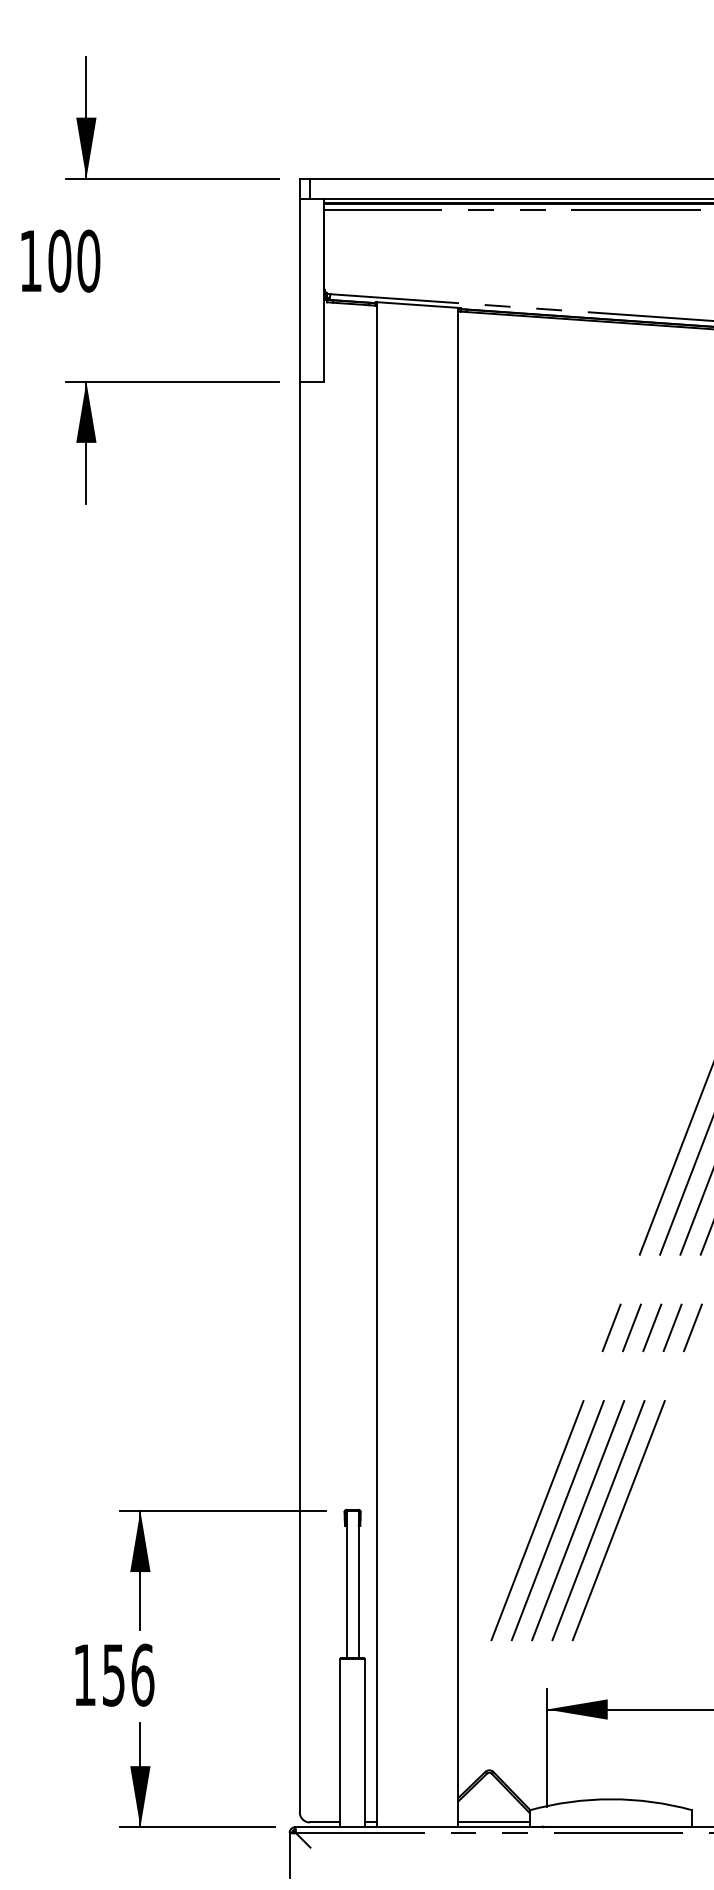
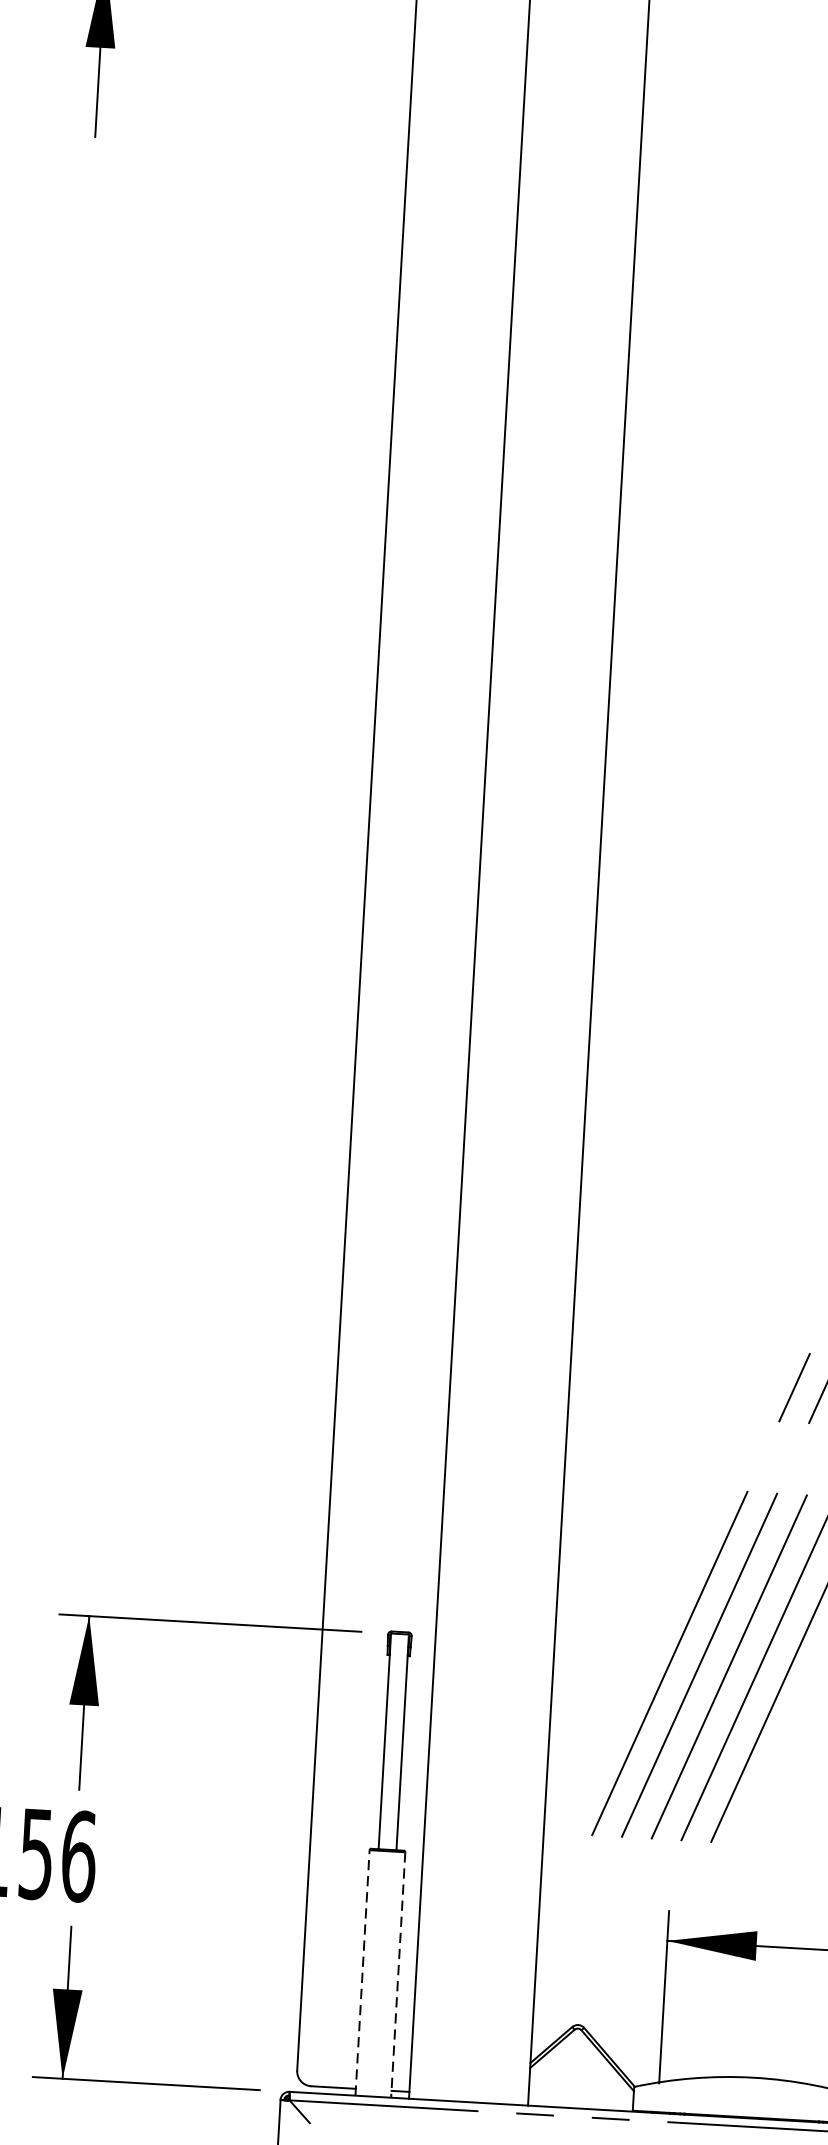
line: (340, 1743) -> (362, 1973), solid -> dashed
line: (364, 1743) -> (397, 1975), solid -> dashed
line: (493, 1822) -> (579, 2101), removed

